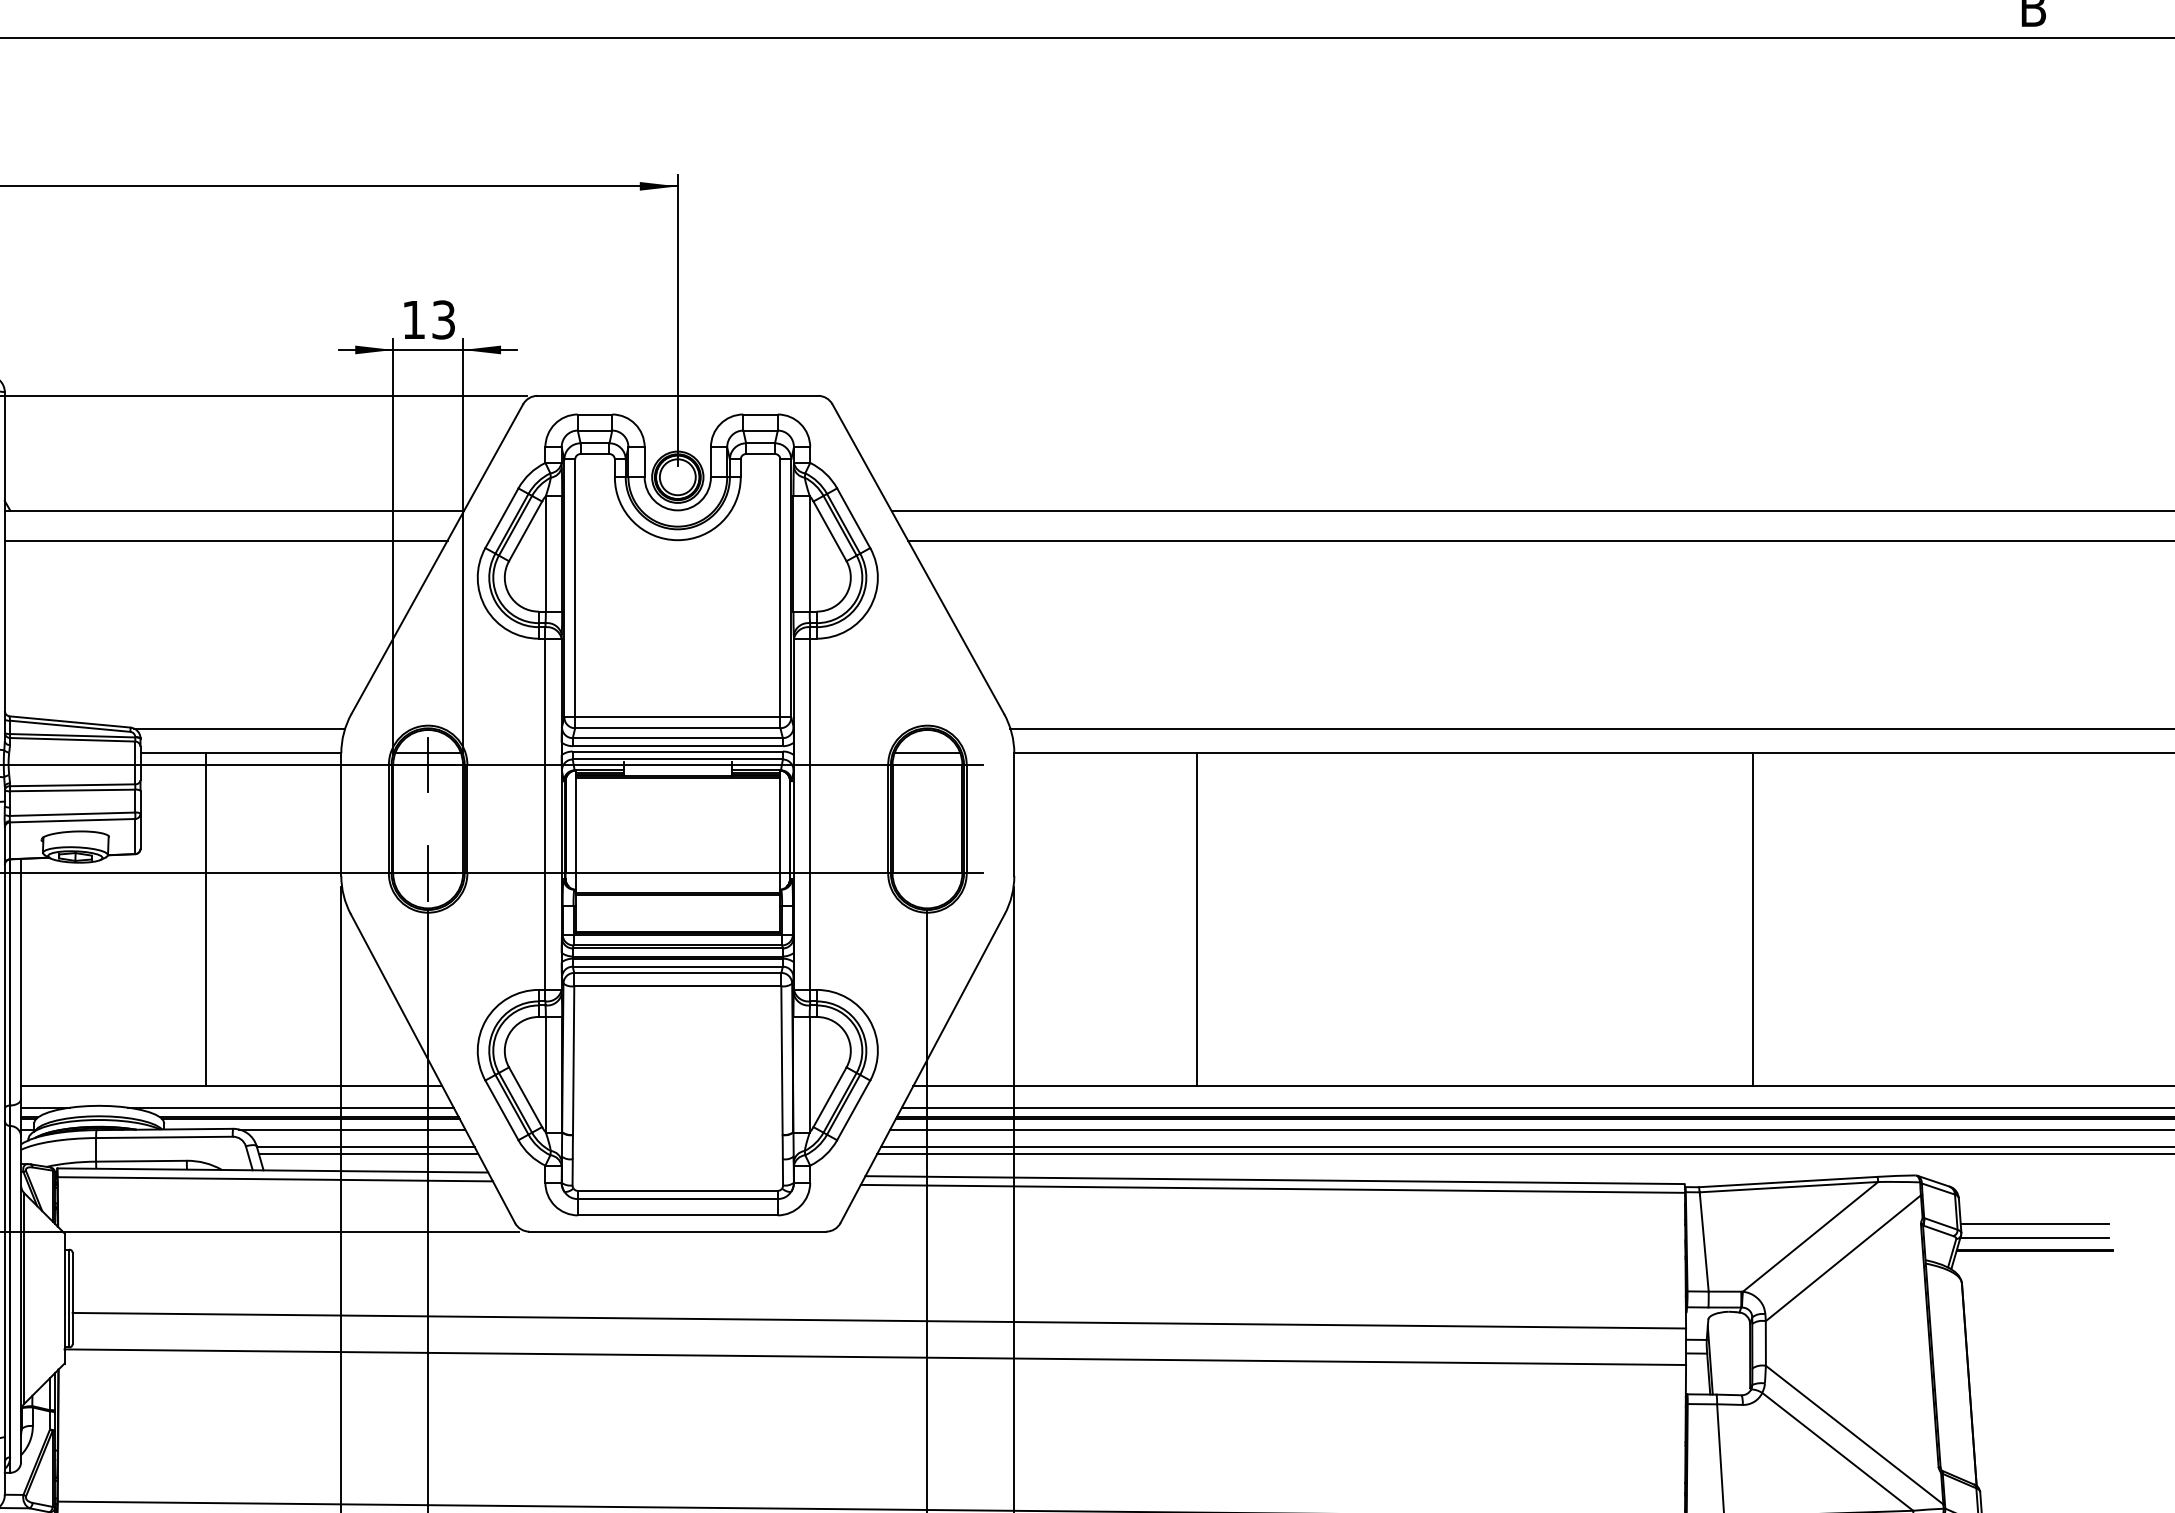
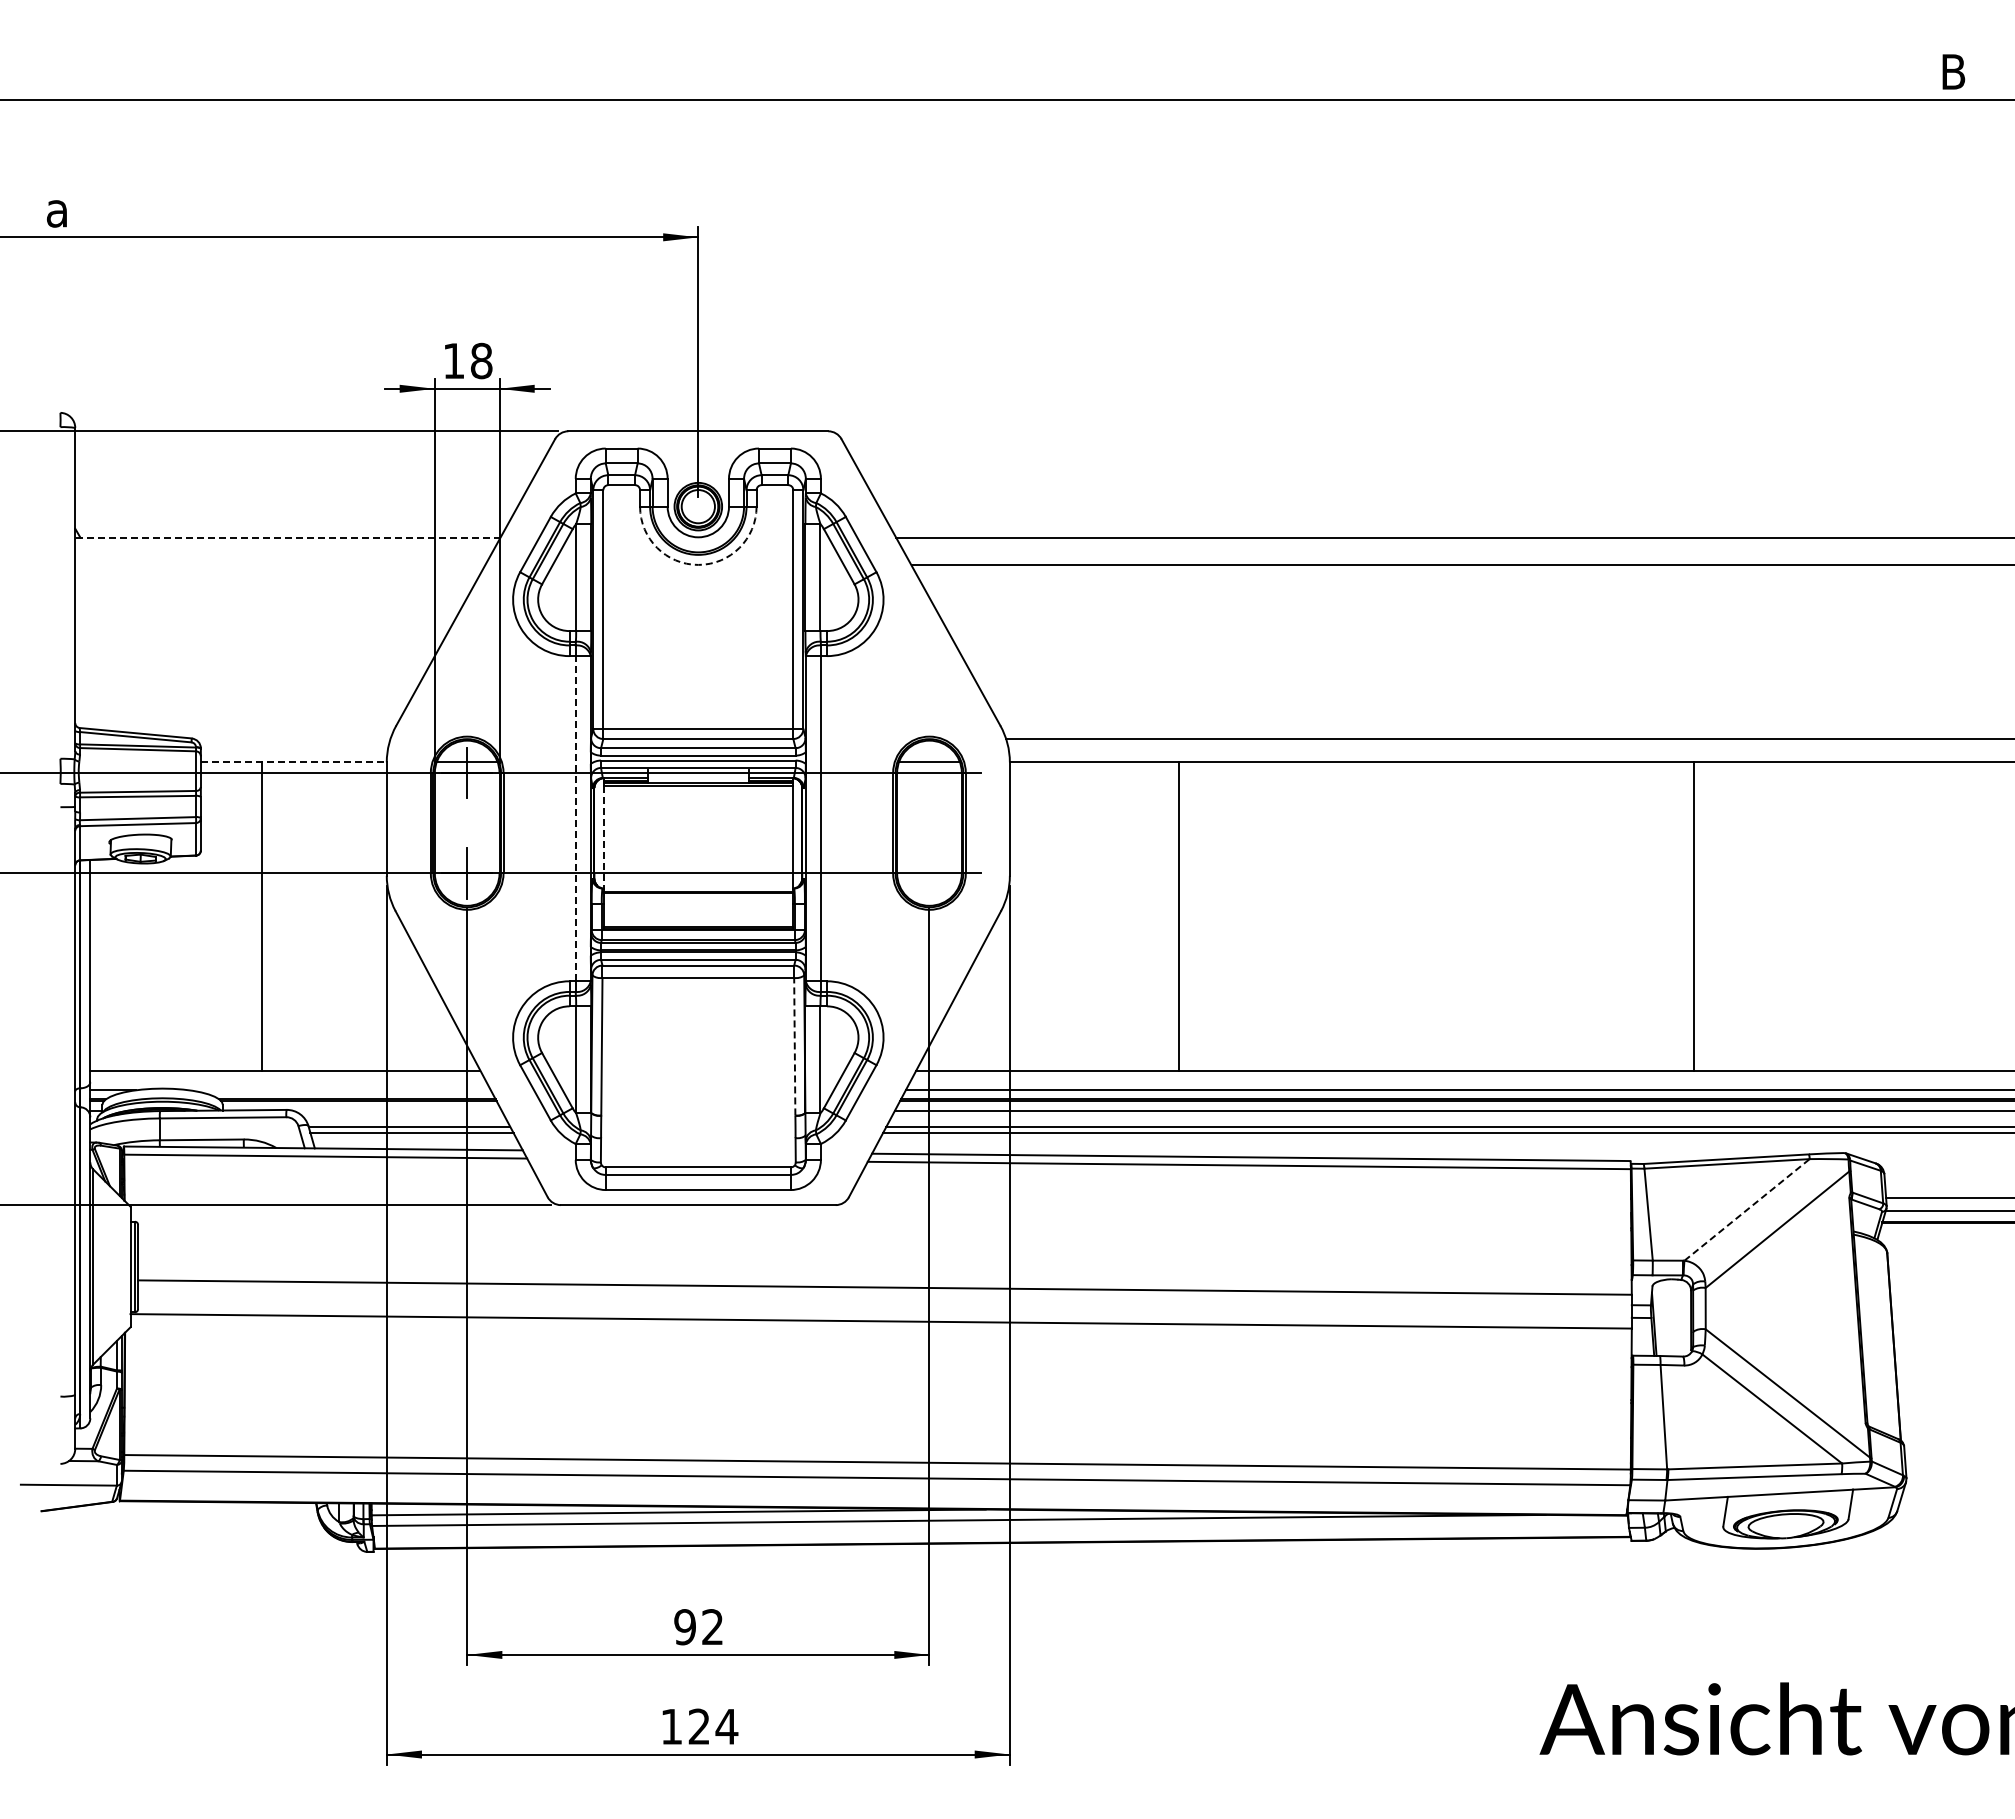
text: (443, 320) -> (481, 361), 13 -> 18
line: (234, 510) -> (287, 537), solid -> dashed
arc: (677, 539) -> (698, 564), solid -> dashed
line: (226, 540) -> (280, 565), removed
line: (239, 728) -> (292, 739), removed
line: (240, 753) -> (293, 762), solid -> dashed
line: (545, 814) -> (575, 818), solid -> dashed
line: (576, 836) -> (604, 839), solid -> dashed
line: (781, 1060) -> (794, 1046), solid -> dashed
line: (290, 1107) -> (339, 1090), removed
line: (351, 1129) -> (396, 1110), removed
line: (1811, 1236) -> (1747, 1209), solid -> dashed

